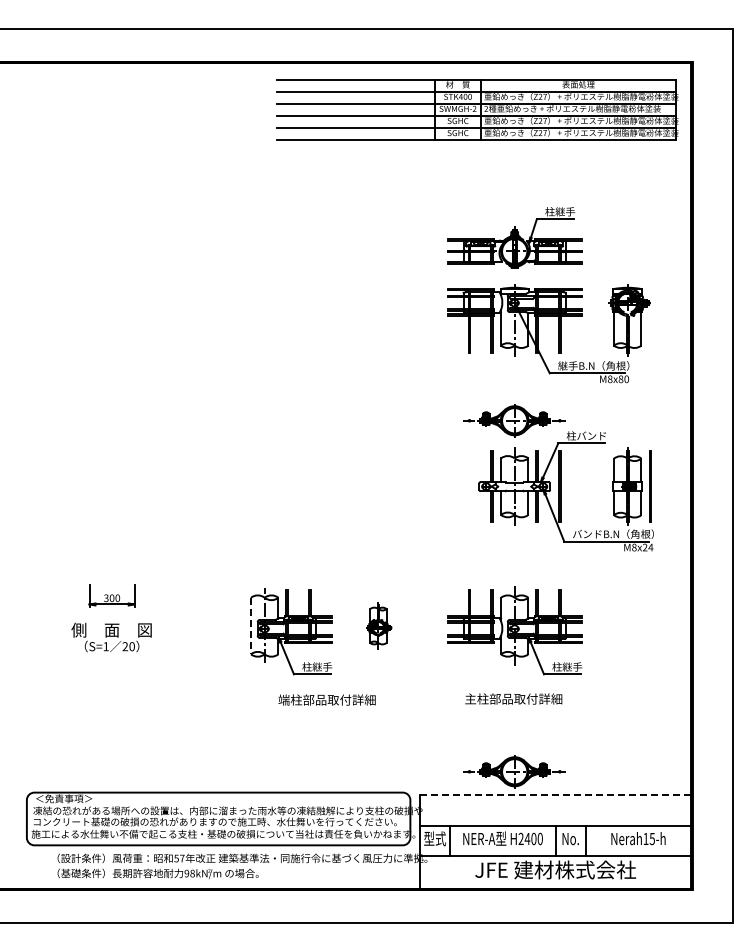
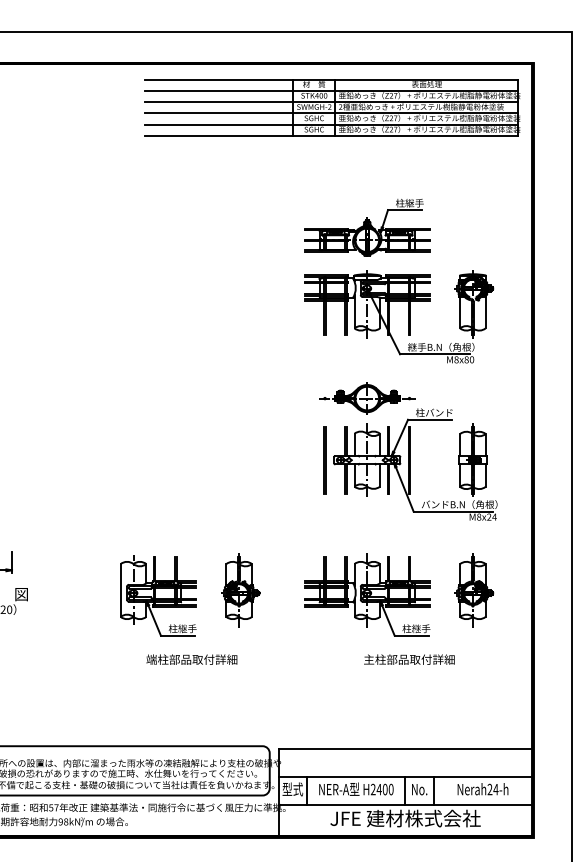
line: (650, 486) -> (325, 460), moved
part: (379, 625) -> (240, 589), size x1.67
part: (629, 625) -> (474, 589), added
line: (251, 626) -> (121, 590), dashed -> solid
text: (513, 698) -> (409, 659), moved
part: (514, 771) -> (367, 726), removed
line: (555, 795) -> (405, 748), dashed -> solid
text: (649, 838) -> (493, 789), Nerah15-h -> Nerah24-h

